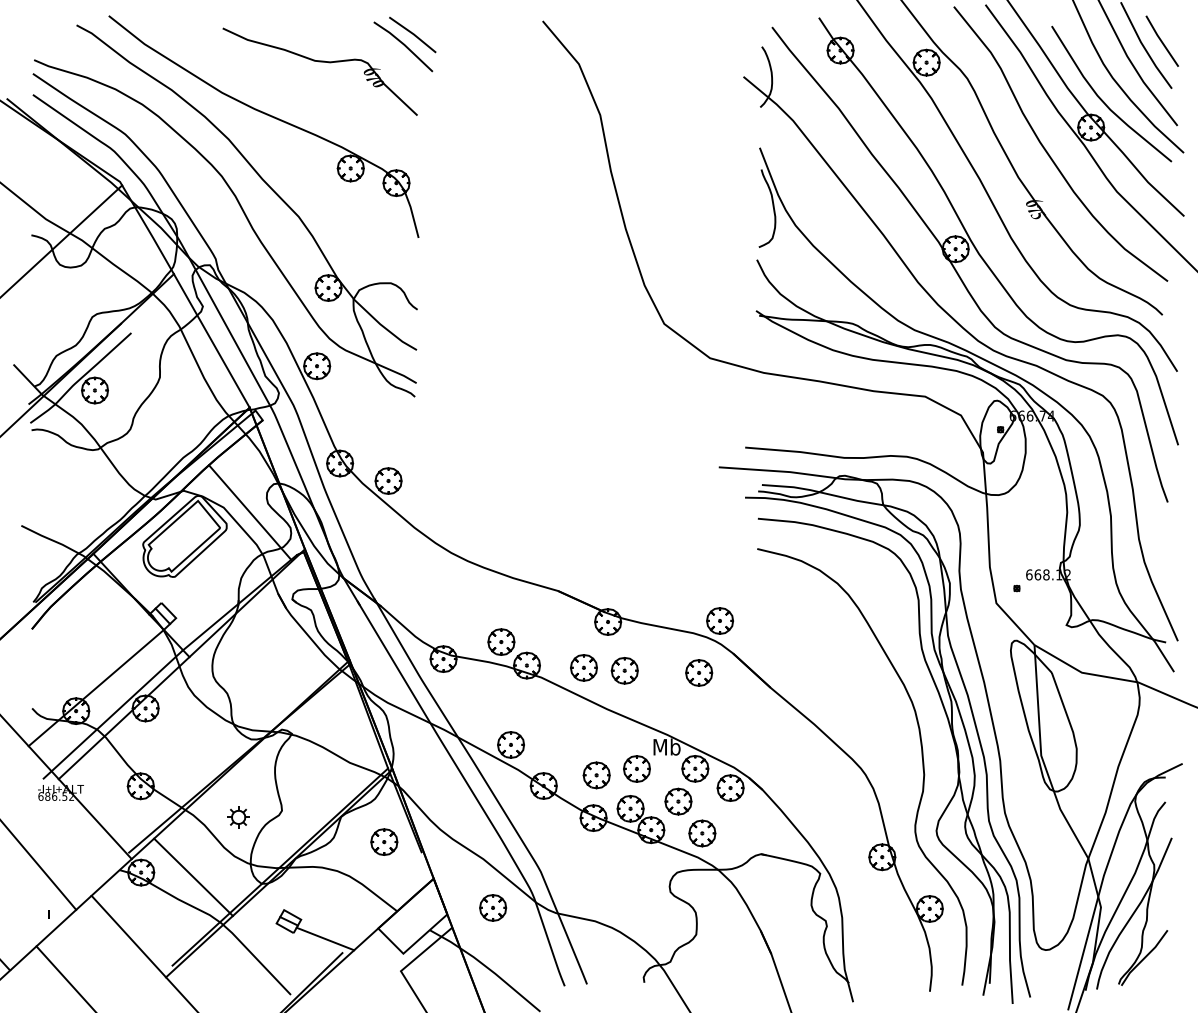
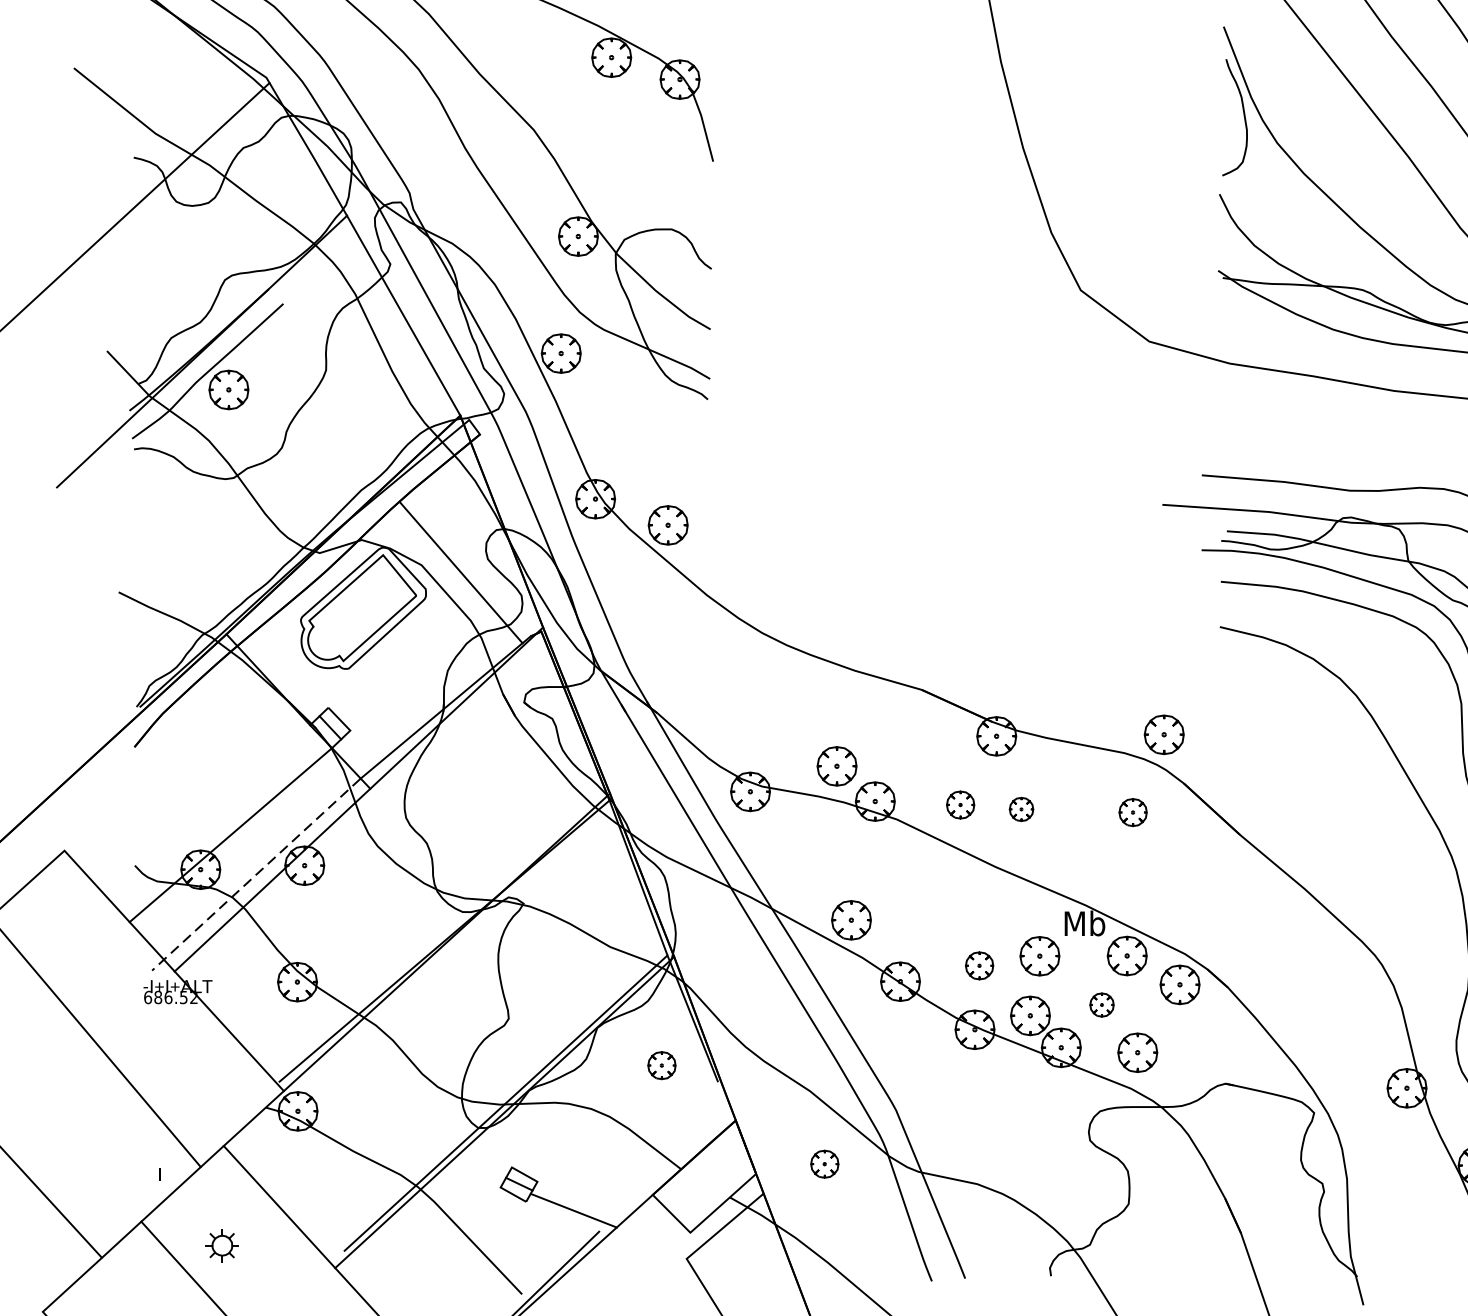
part: (583, 667) -> (959, 804), size x0.7
part: (624, 670) -> (1021, 808), size x0.6
part: (699, 672) -> (1133, 811), size x0.7
line: (113, 714) -> (256, 874), solid -> dashed
part: (596, 775) -> (979, 966), size x0.7
part: (678, 801) -> (1102, 1004), size x0.6
part: (238, 817) -> (222, 1245), moved
part: (384, 841) -> (662, 1064), size x0.7
line: (193, 876) -> (376, 1117), removed
part: (493, 907) -> (825, 1163), size x0.7

